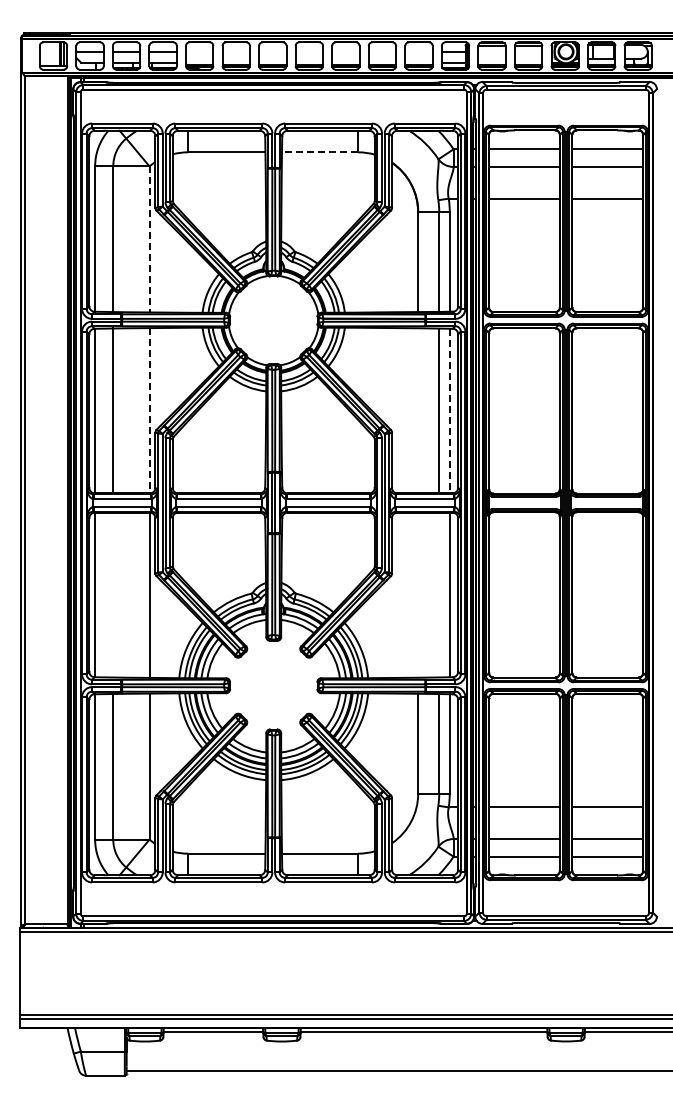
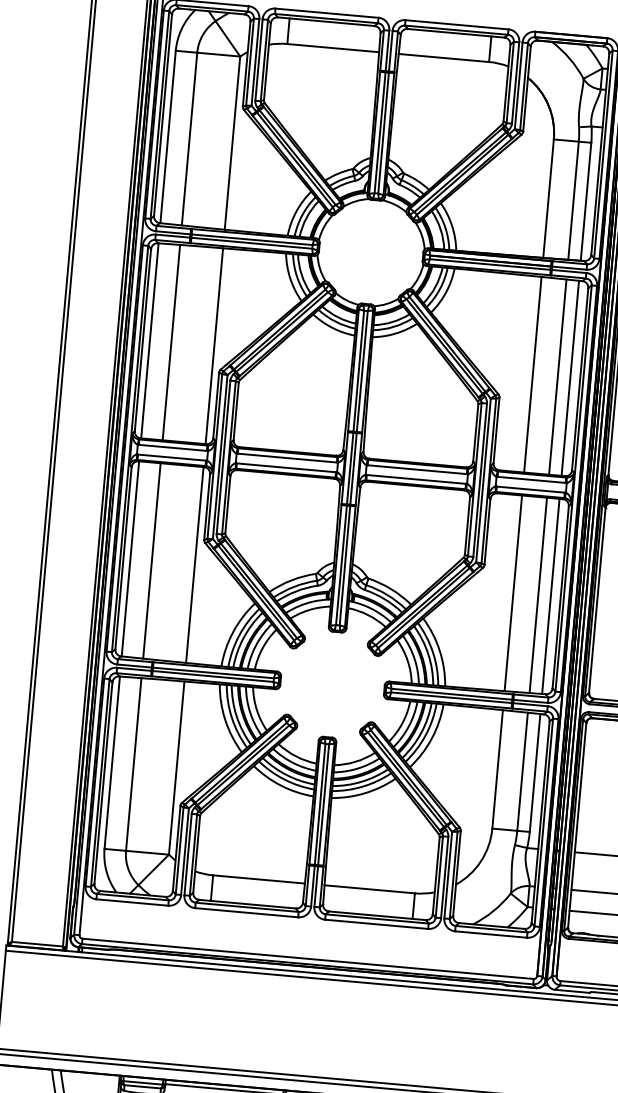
line: (319, 152) -> (443, 58), dashed -> solid
line: (149, 239) -> (232, 143), dashed -> solid
line: (149, 410) -> (214, 345), dashed -> solid
line: (418, 410) -> (533, 374), added
line: (449, 411) -> (569, 378), dashed -> solid
line: (113, 594) -> (152, 560), added
line: (418, 594) -> (513, 592), added
line: (439, 594) -> (538, 594), added

